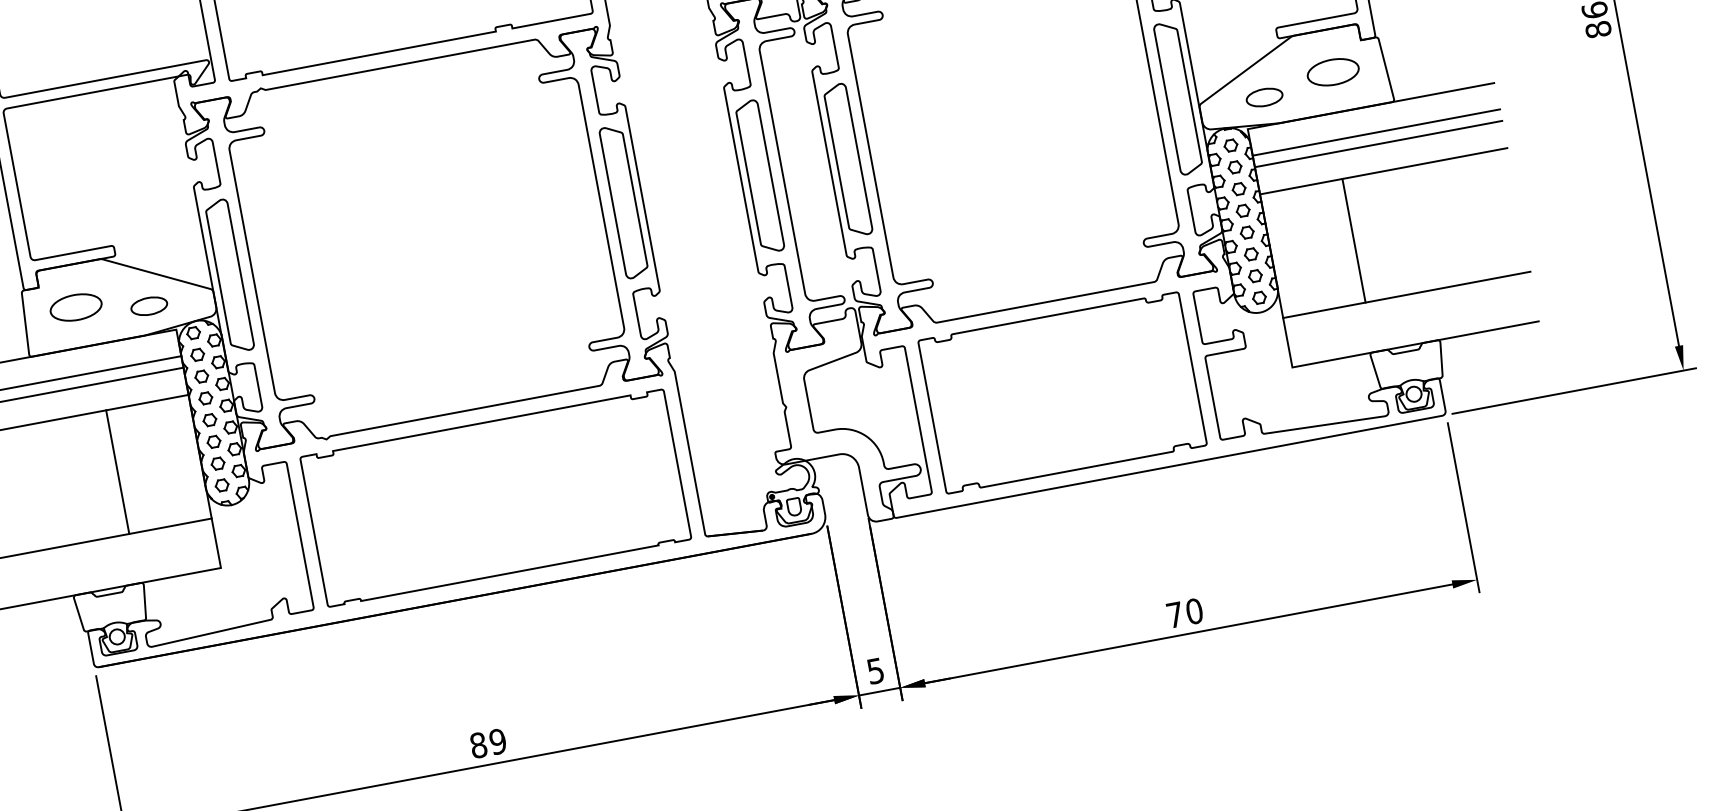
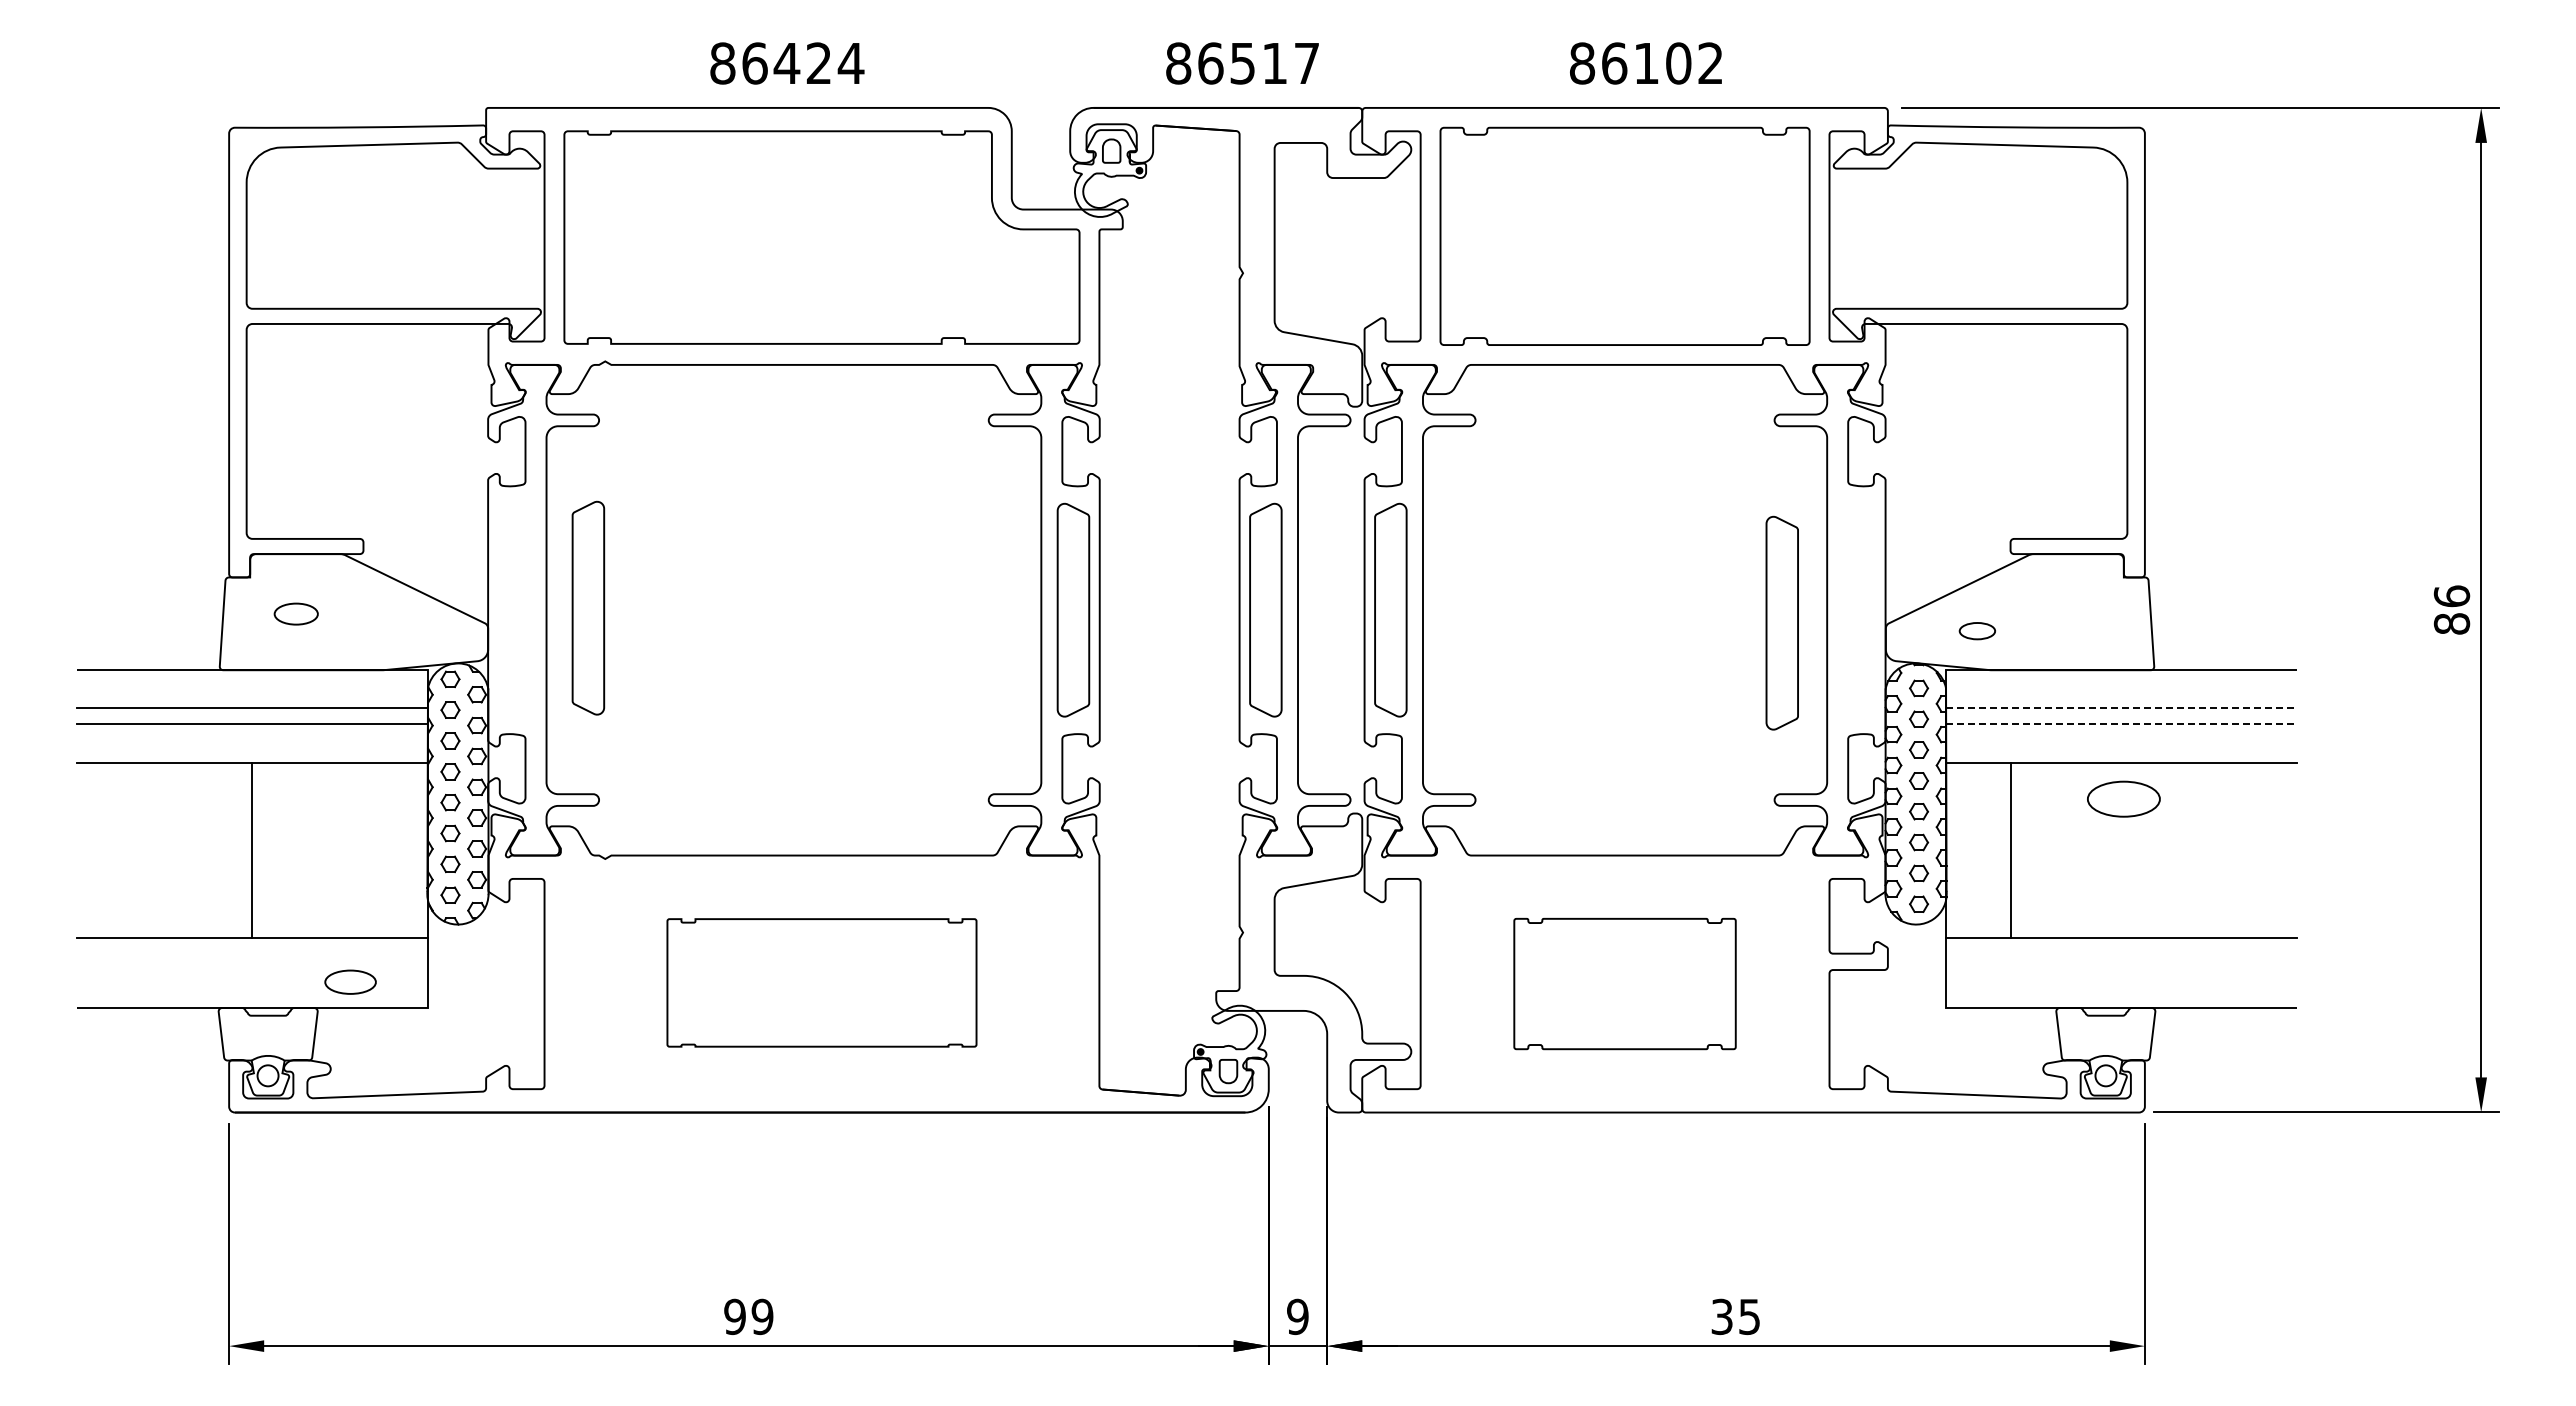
part: (1332, 71) -> (2123, 798), moved
part: (1264, 97) -> (1977, 630), size x0.7
curve: (1167, 99) -> (1767, 622), moved
line: (1377, 132) -> (2122, 707), solid -> dashed
line: (1379, 144) -> (2122, 724), solid -> dashed
line: (1354, 240) -> (2011, 849), moved
curve: (219, 277) -> (573, 607), moved
part: (149, 305) -> (350, 981), moved
part: (76, 306) -> (296, 613), size x0.6
part: (1062, 392) -> (1624, 983), size x0.6
line: (117, 471) -> (251, 849), moved
part: (495, 498) -> (821, 982), size x0.6
text: (1184, 612) -> (1735, 1316), 70 -> 35
text: (875, 670) -> (1297, 1316), 5 -> 9
text: (478, 745) -> (734, 1317), 89 -> 99

